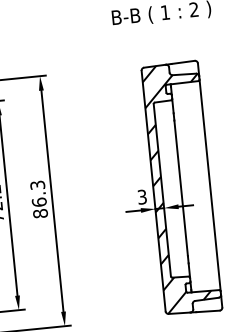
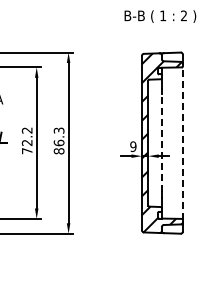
line: (209, 185) -> (182, 143), solid -> dashed
line: (180, 187) -> (161, 142), solid -> dashed
text: (142, 196) -> (133, 146), 3 -> 9

